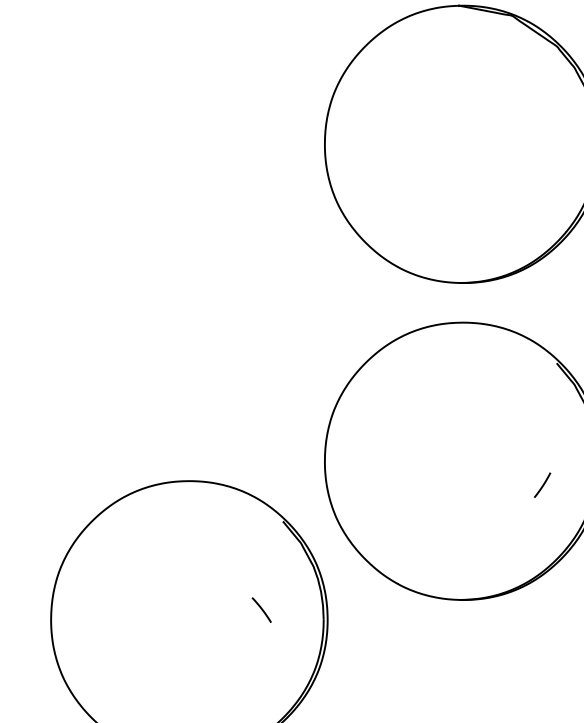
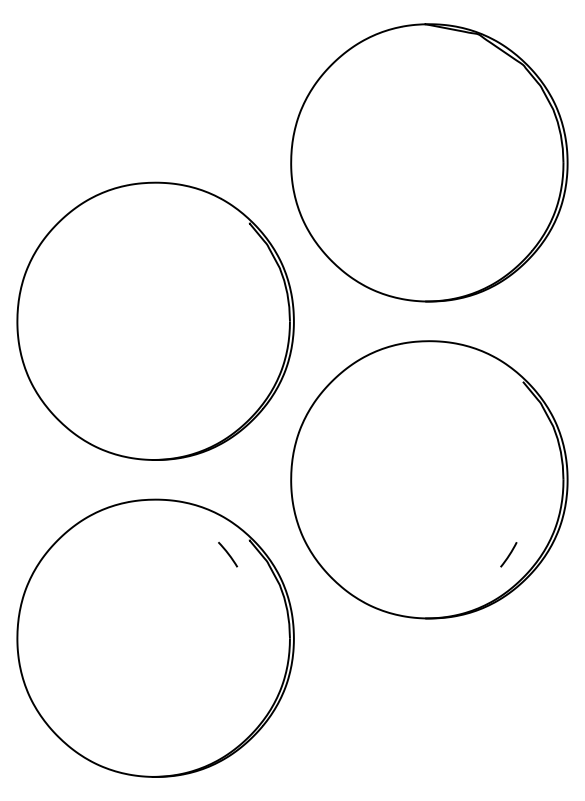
part: (189, 301) -> (155, 320), added
line: (542, 484) -> (508, 554), moved
line: (261, 609) -> (227, 554), moved

